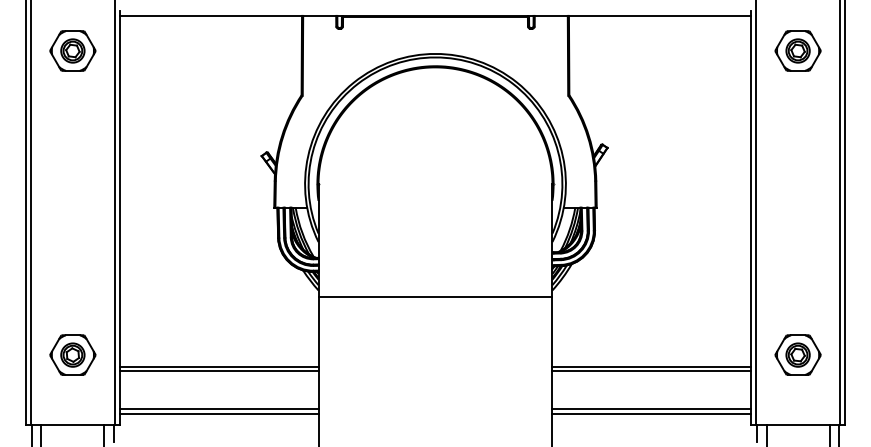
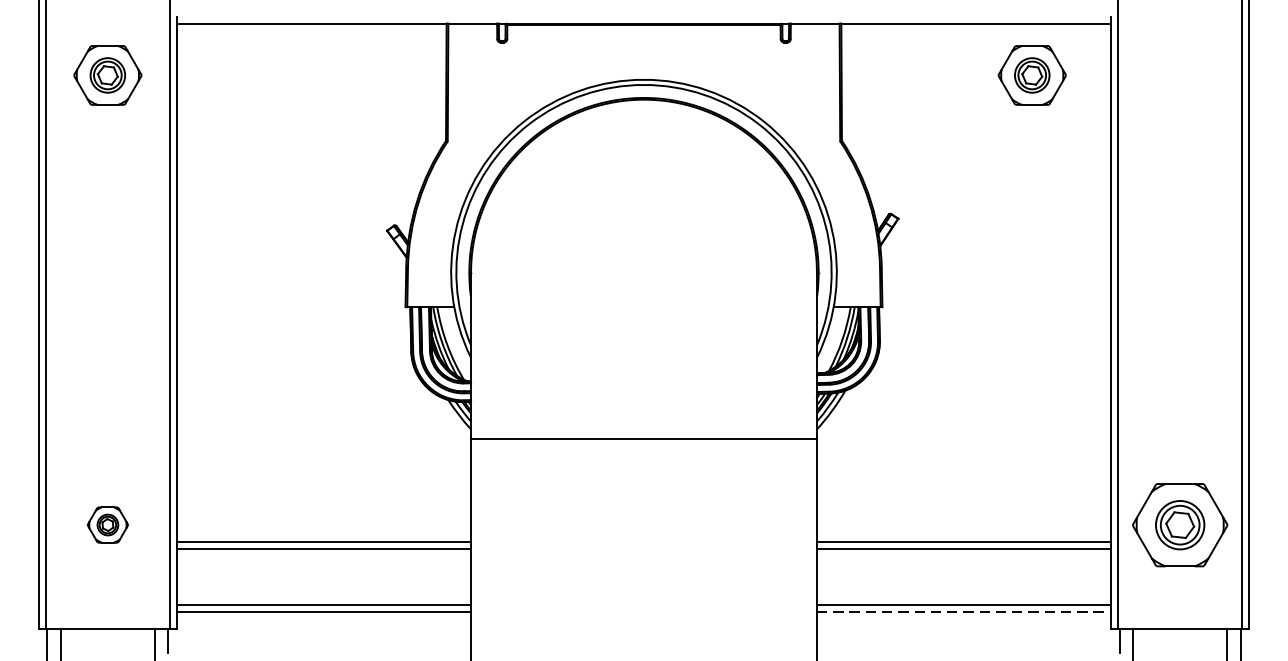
part: (797, 50) -> (1031, 74), moved
part: (72, 354) -> (107, 524), size x0.6
part: (797, 354) -> (1179, 524), size x1.4
line: (652, 413) -> (964, 611), solid -> dashed

